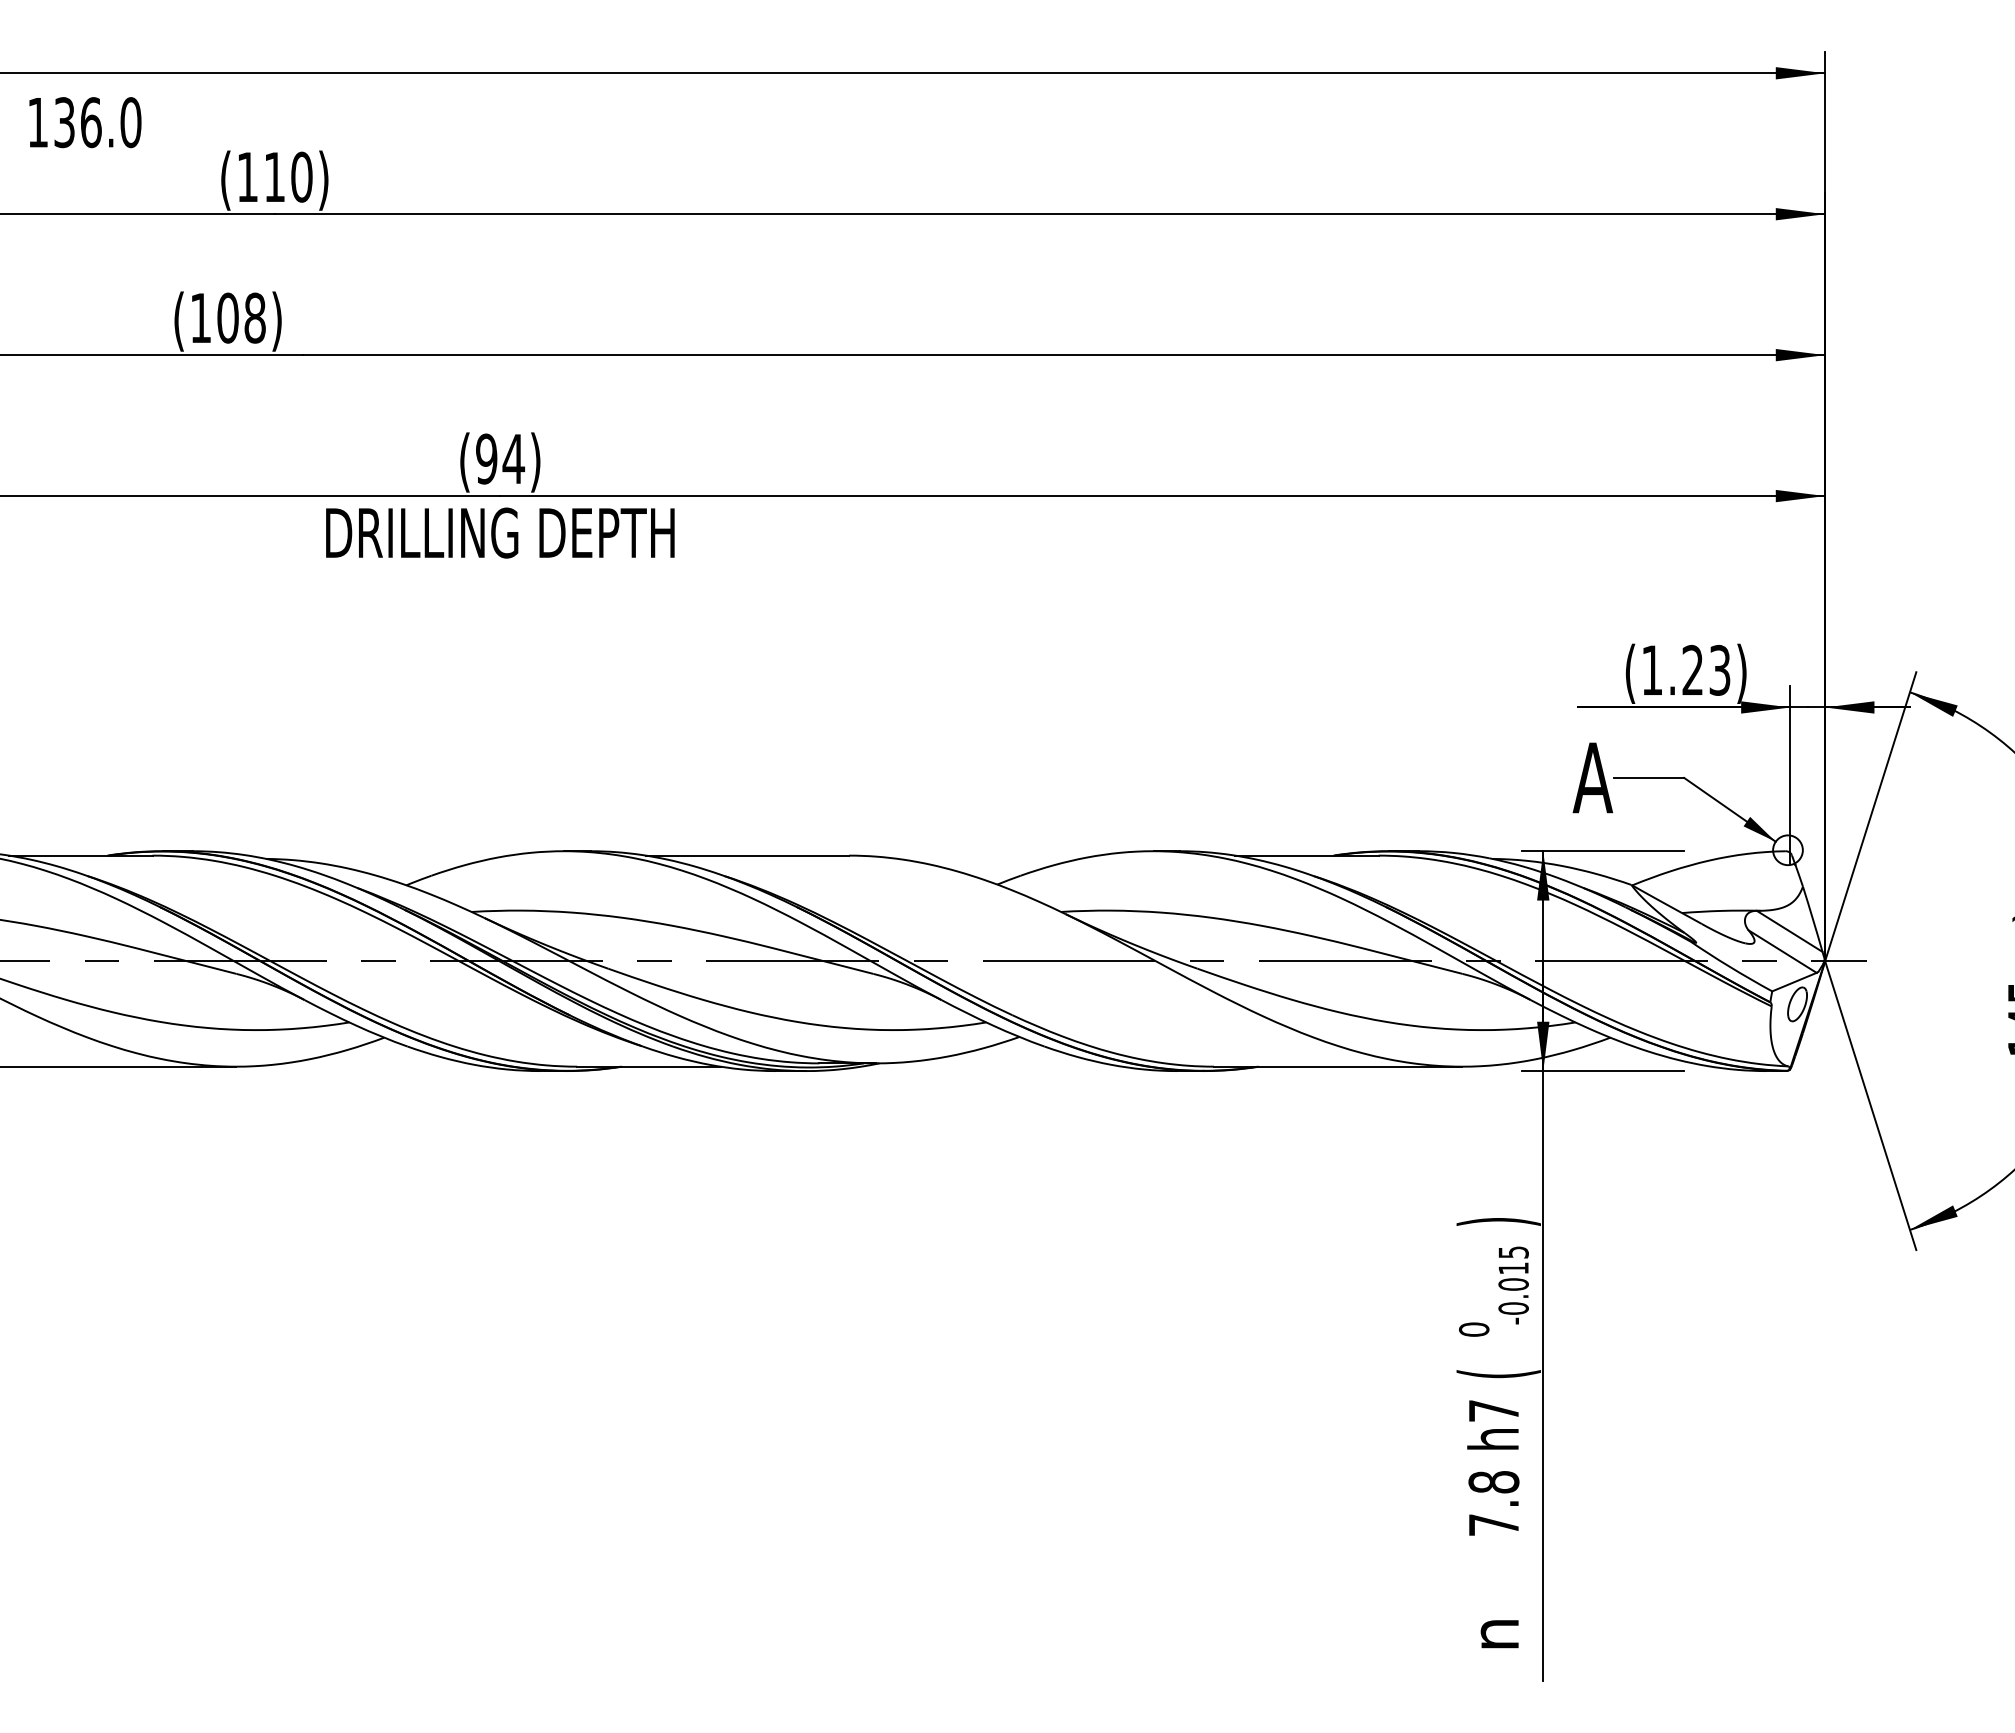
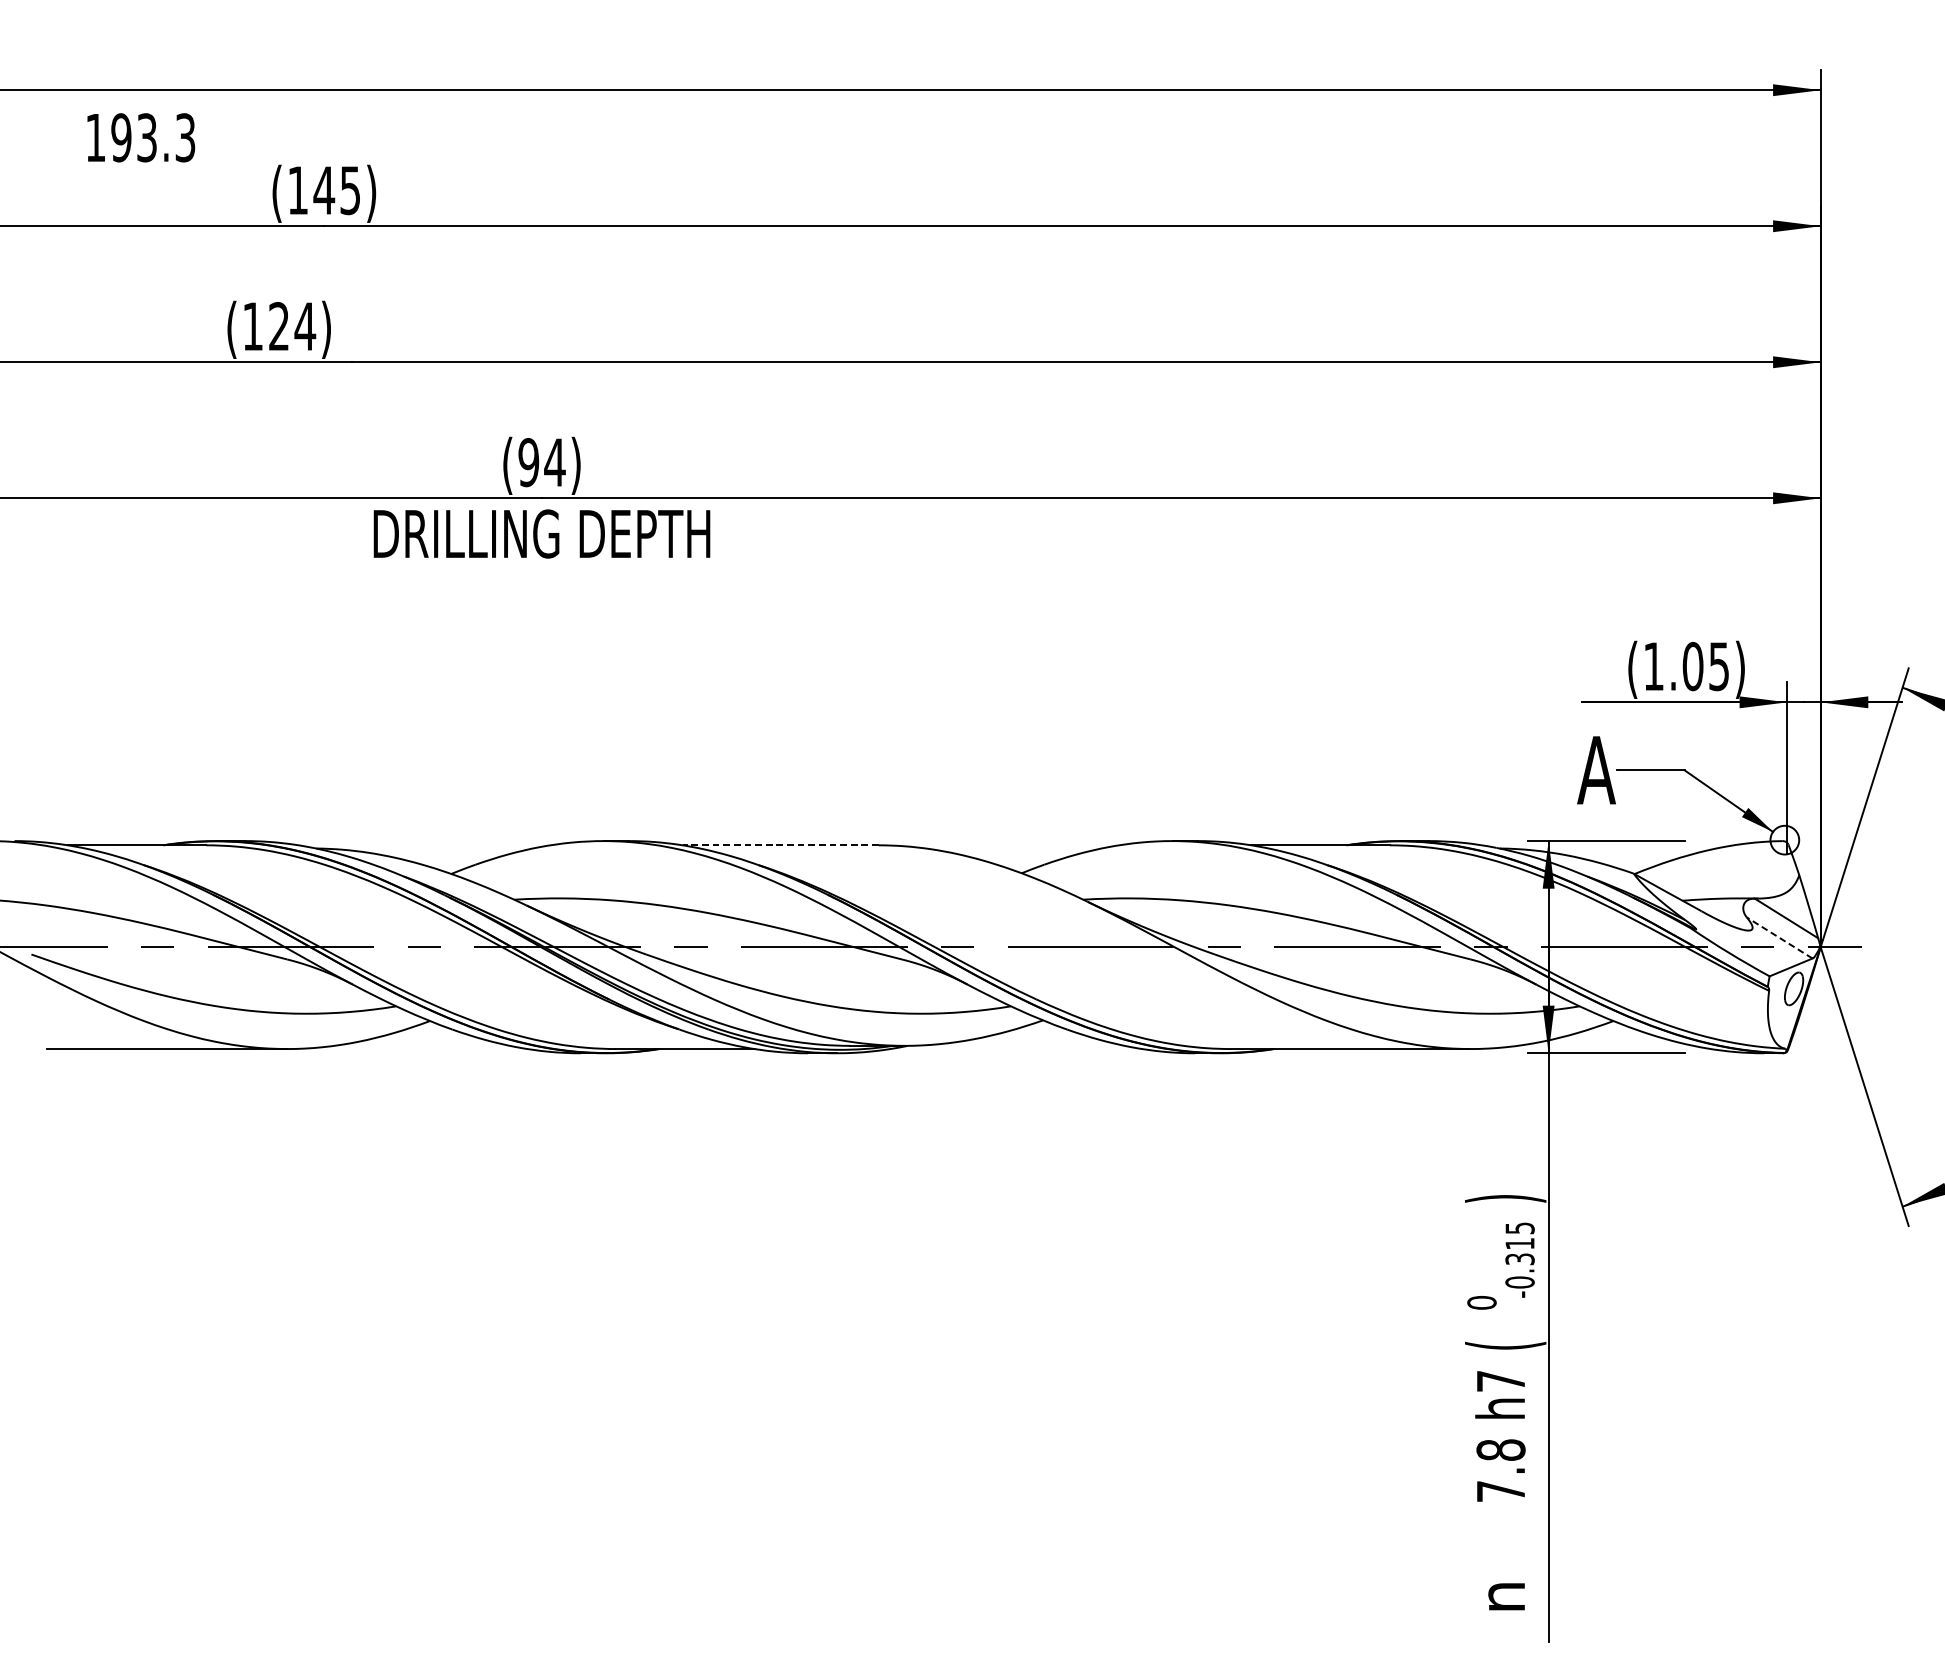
text: (97, 122) -> (153, 137), 136.0 -> 193.3
text: (287, 176) -> (336, 189), (110) -> (145)
text: (241, 317) -> (292, 325), (108) -> (124)
text: (1706, 669) -> (1706, 665), (1.23) -> (1.05)
line: (747, 855) -> (780, 845), solid -> dashed
line: (1782, 951) -> (1779, 937), solid -> dashed
text: (1513, 1284) -> (1519, 1259), -0.015 -> -0.315

